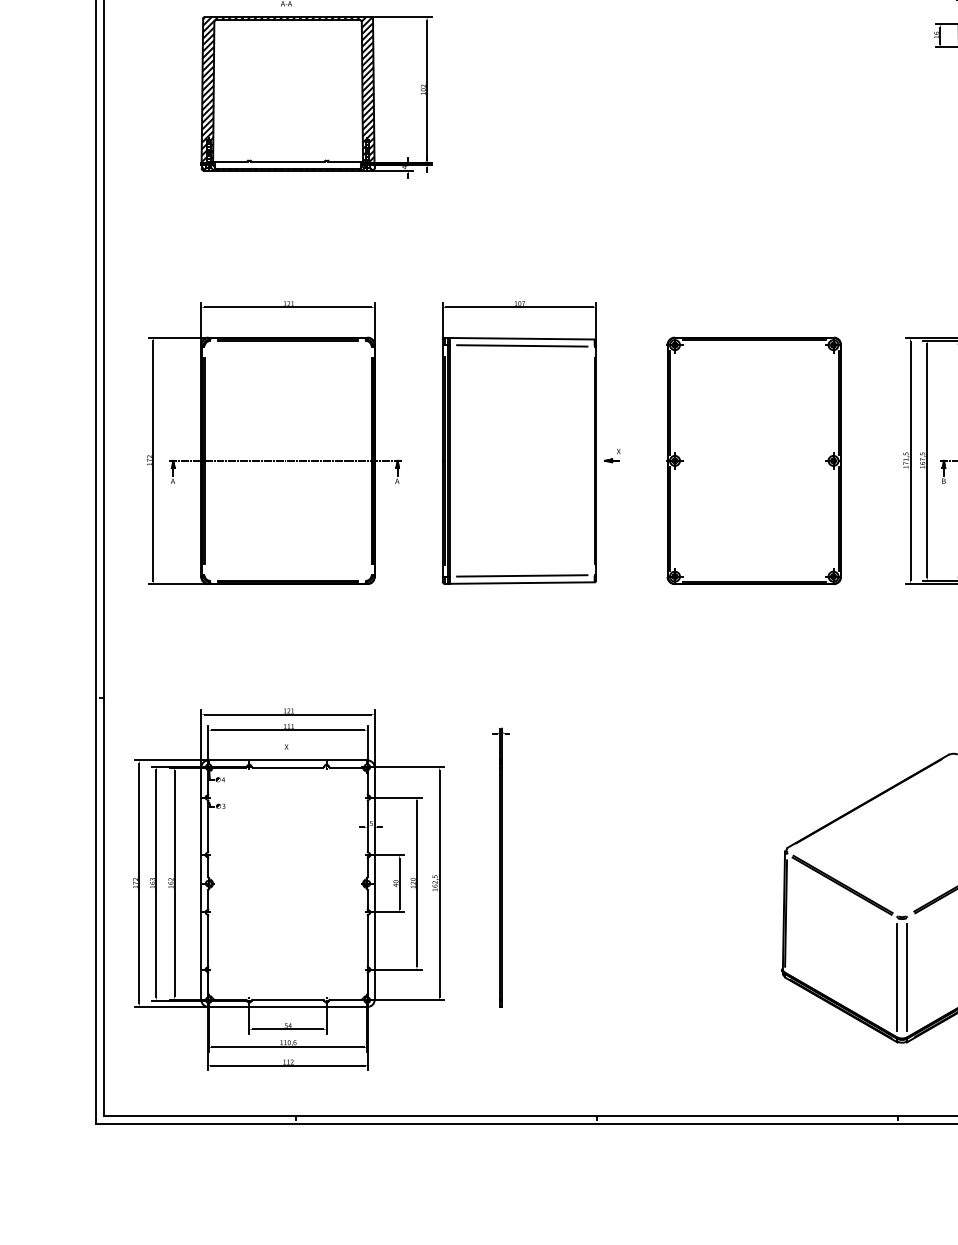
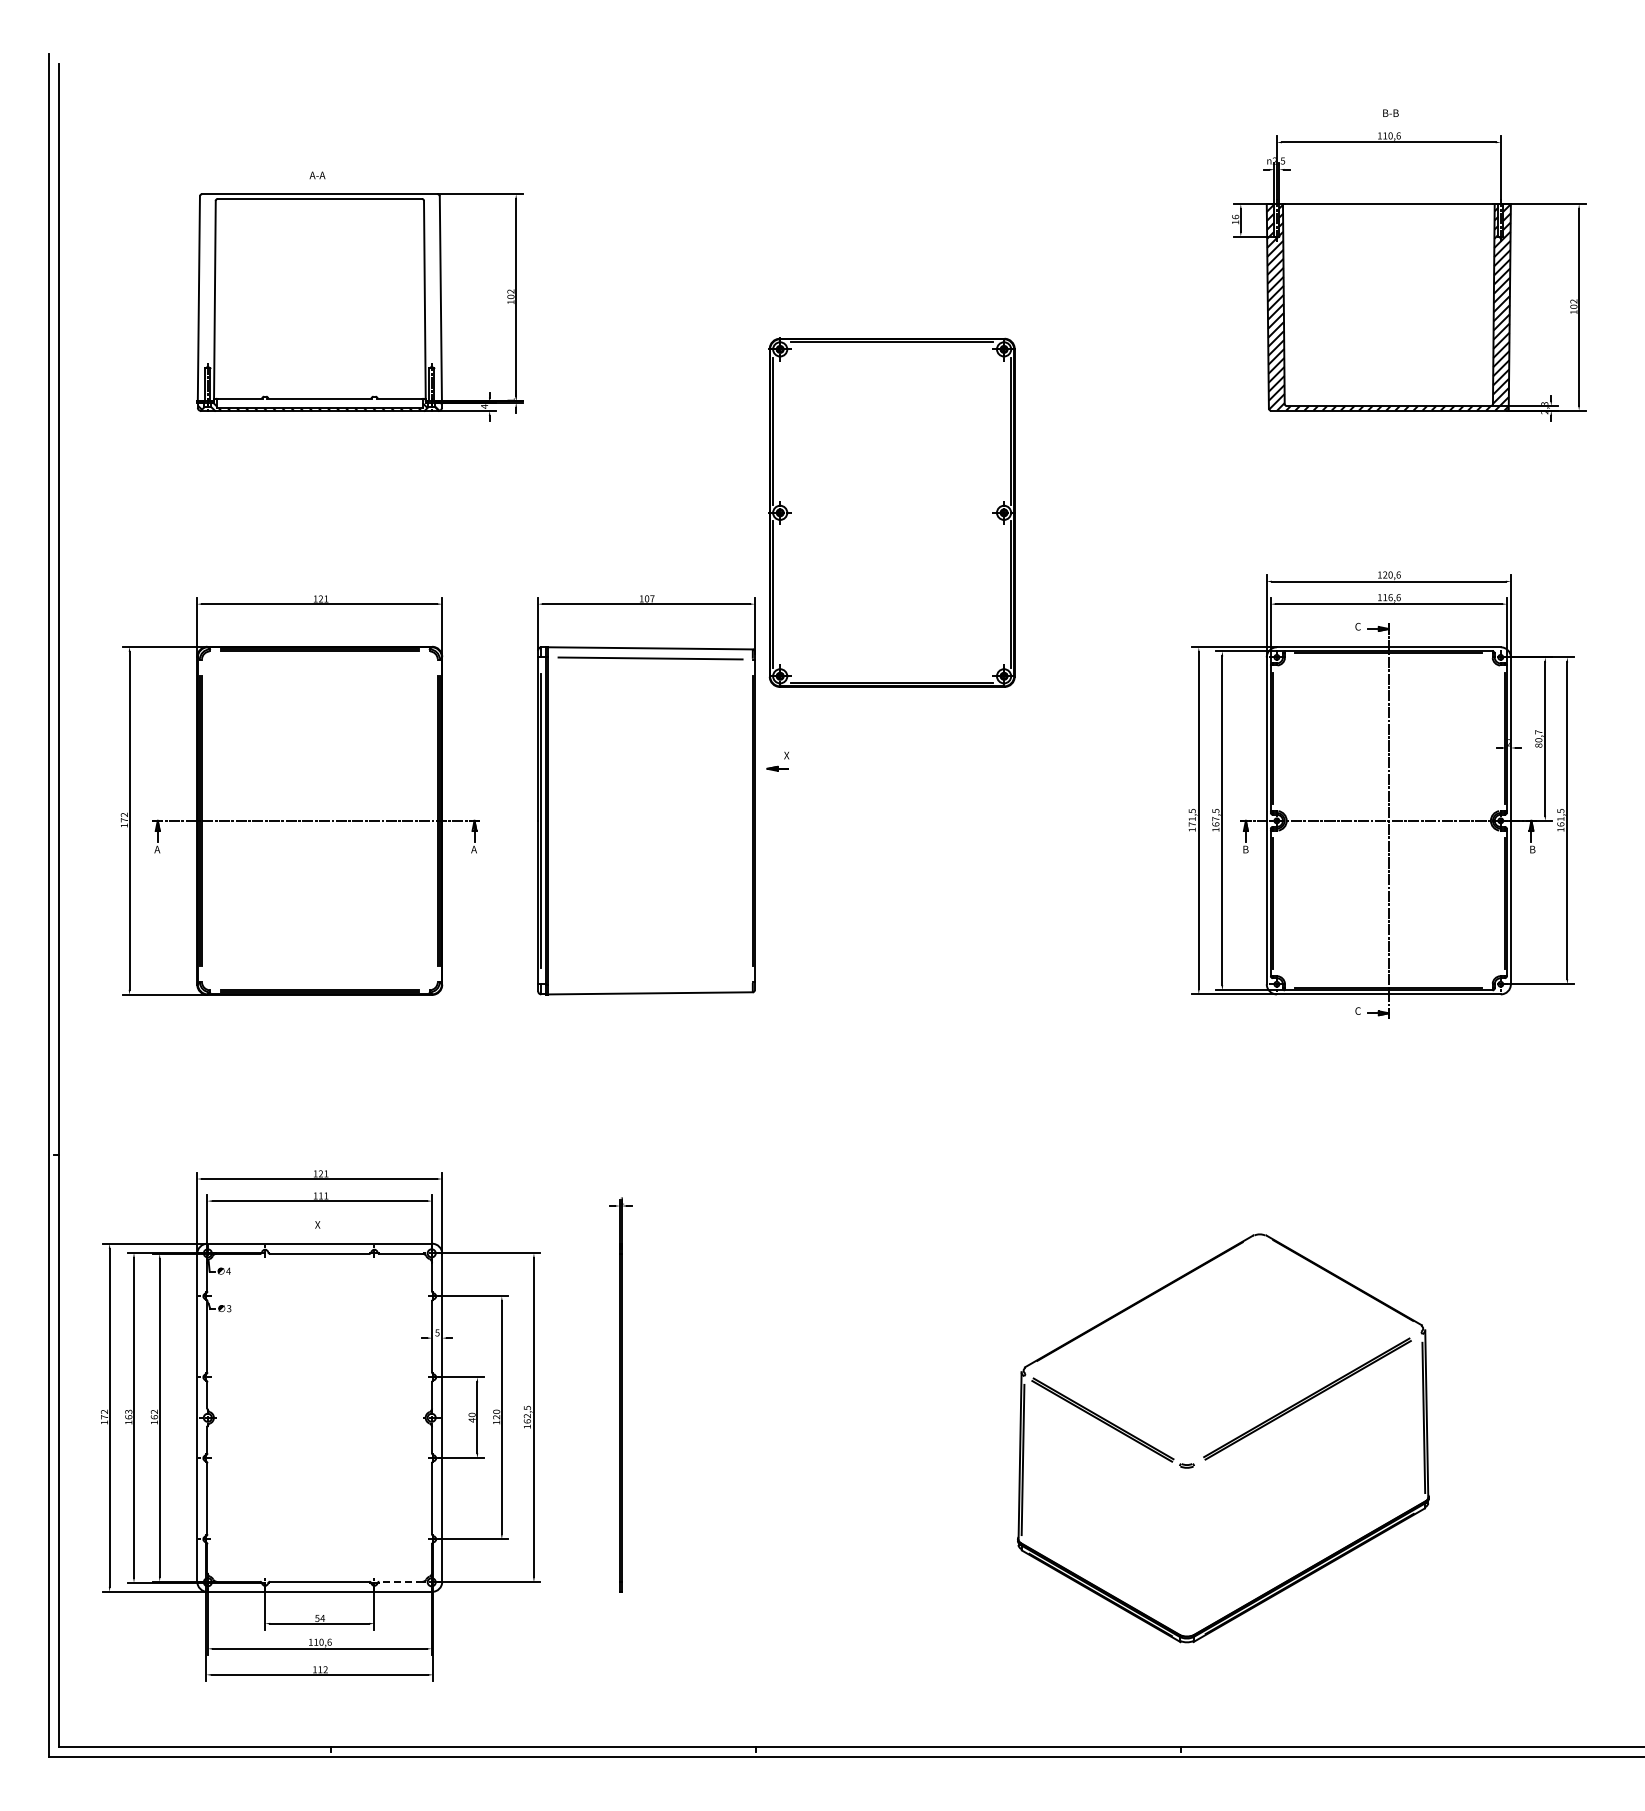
hatch: (287, 90) -> (319, 297), removed
part: (612, 455) -> (777, 761), moved
part: (753, 460) -> (891, 512), moved
line: (522, 576) -> (650, 983), removed
line: (896, 977) -> (1179, 1550), removed
line: (907, 977) -> (1194, 1550), removed
line: (345, 999) -> (401, 1581), solid -> dashed

